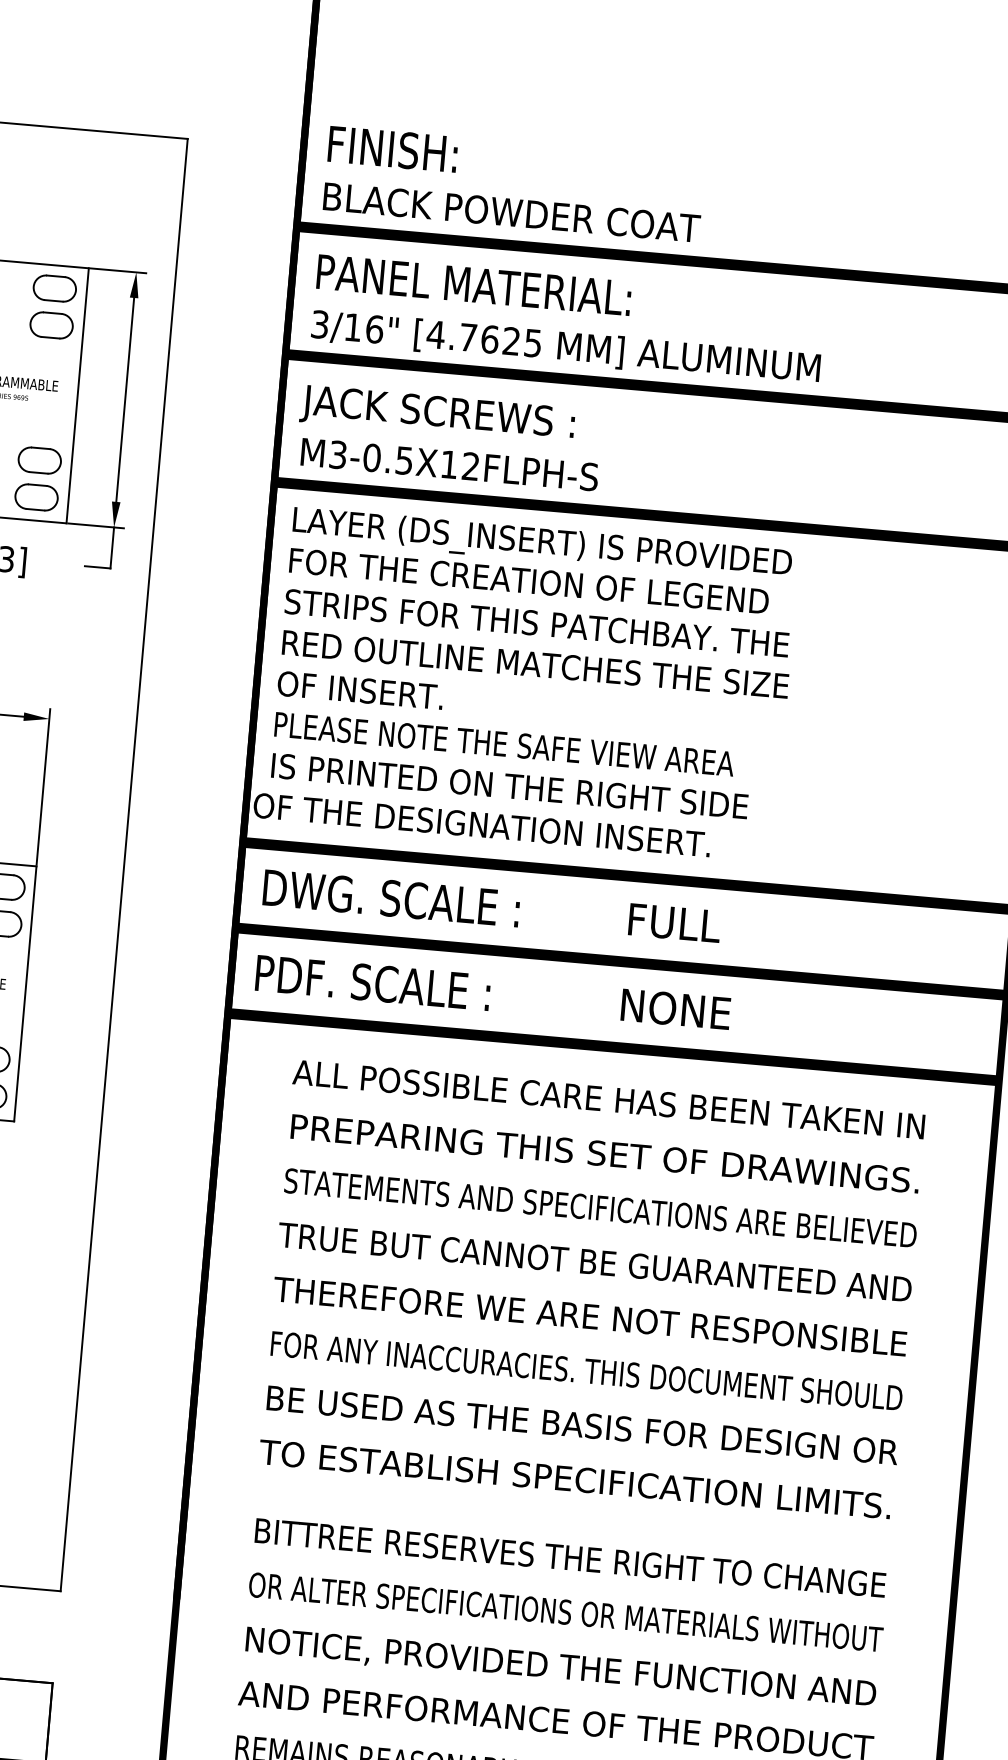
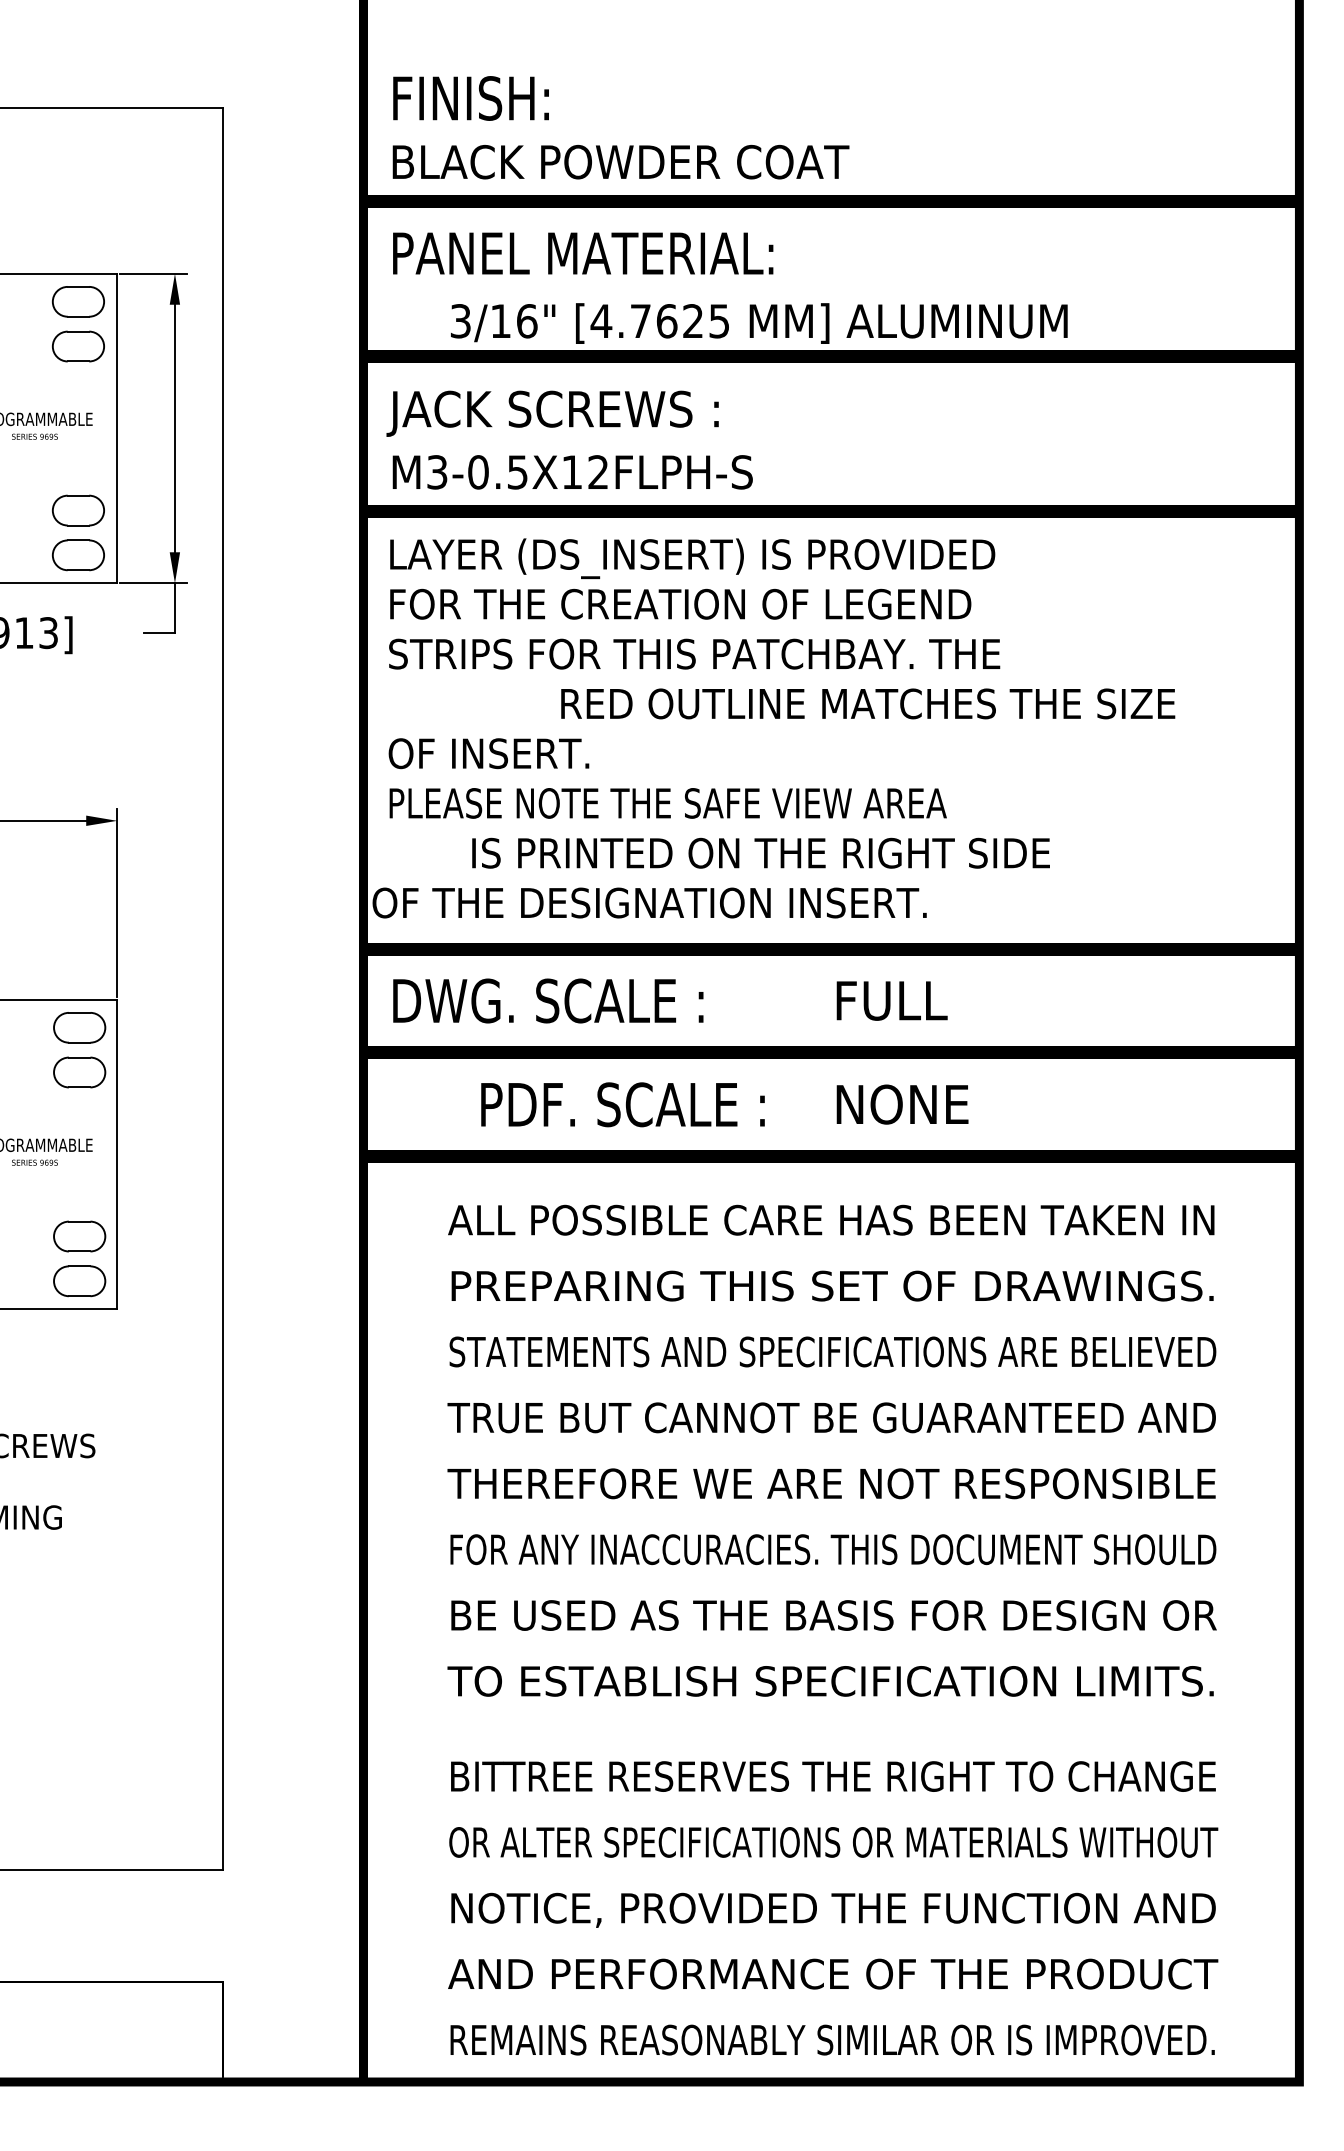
text: (566, 347) -> (759, 323), moved
text: (535, 664) -> (868, 703), moved
text: (509, 785) -> (760, 852), moved
text: (372, 982) -> (622, 1104), moved

